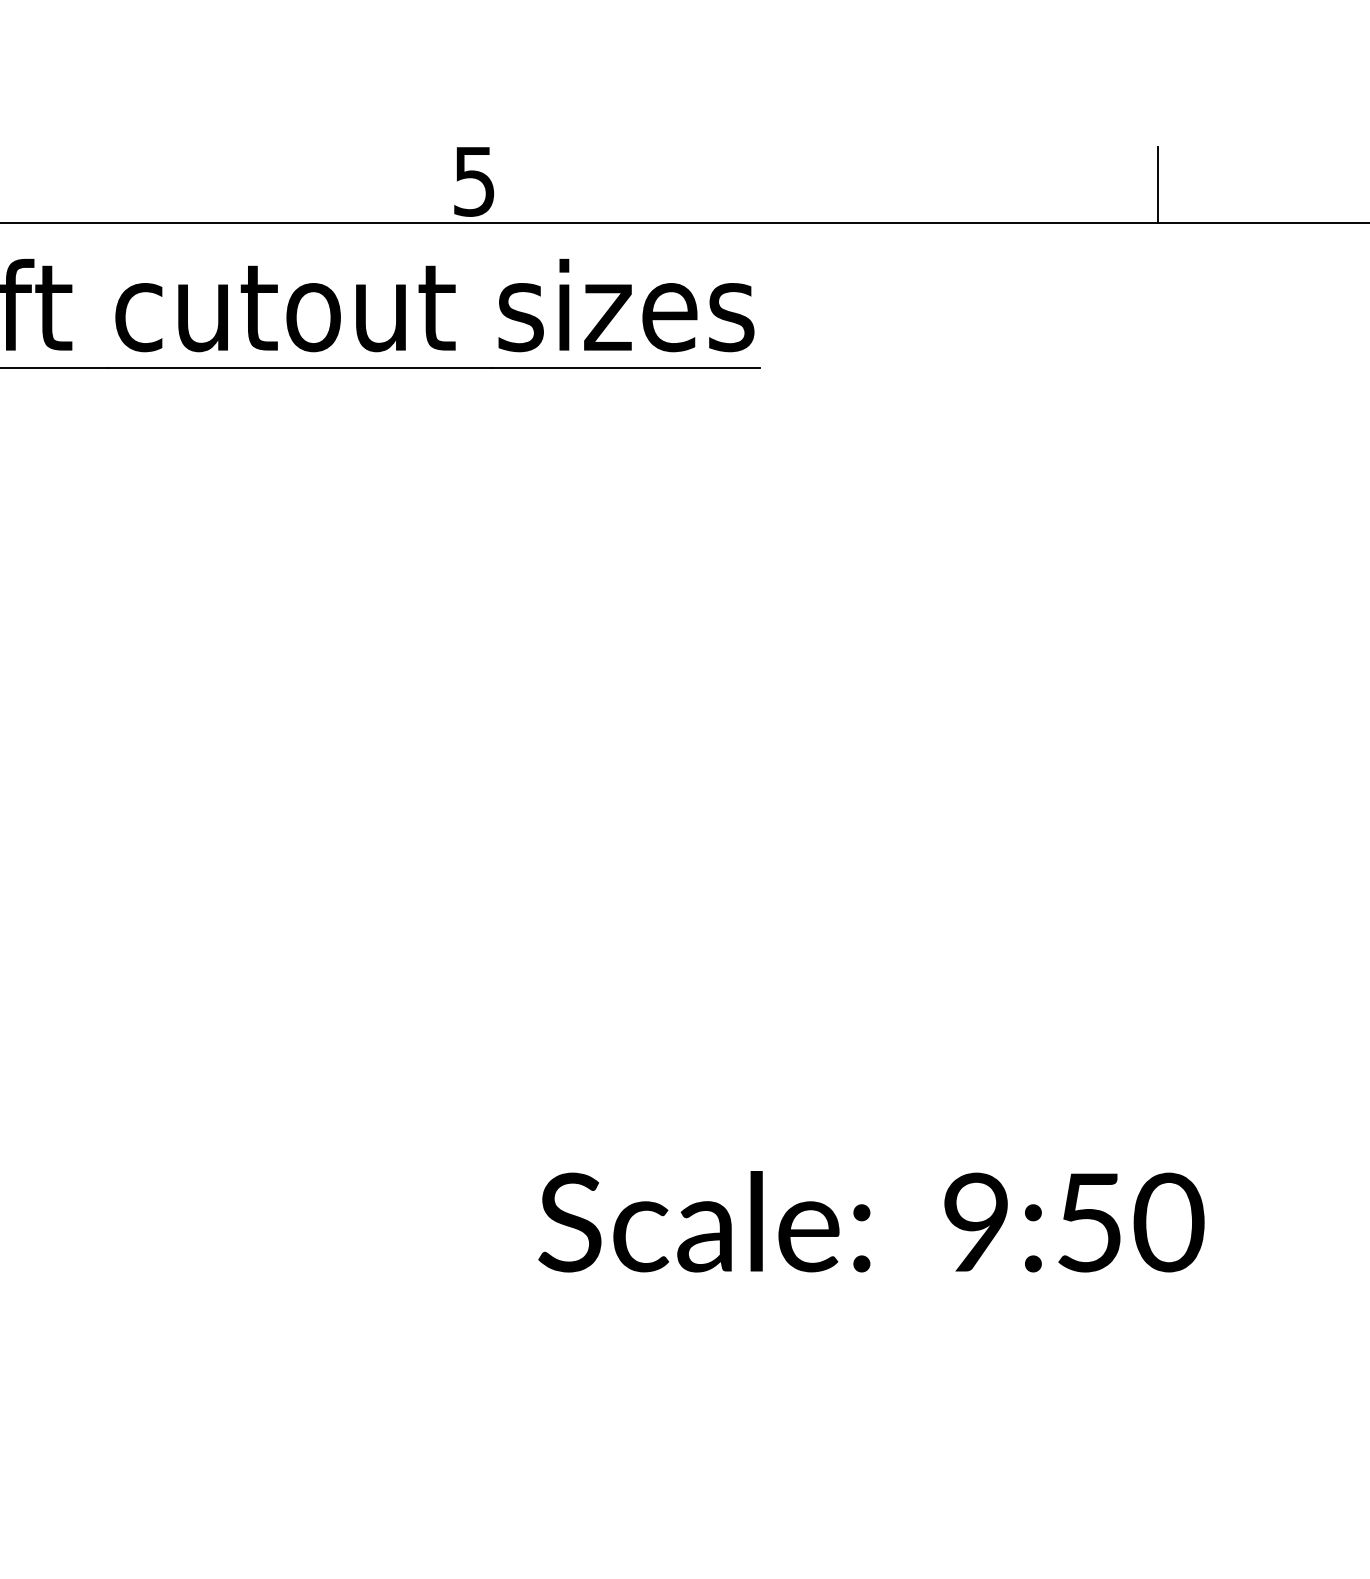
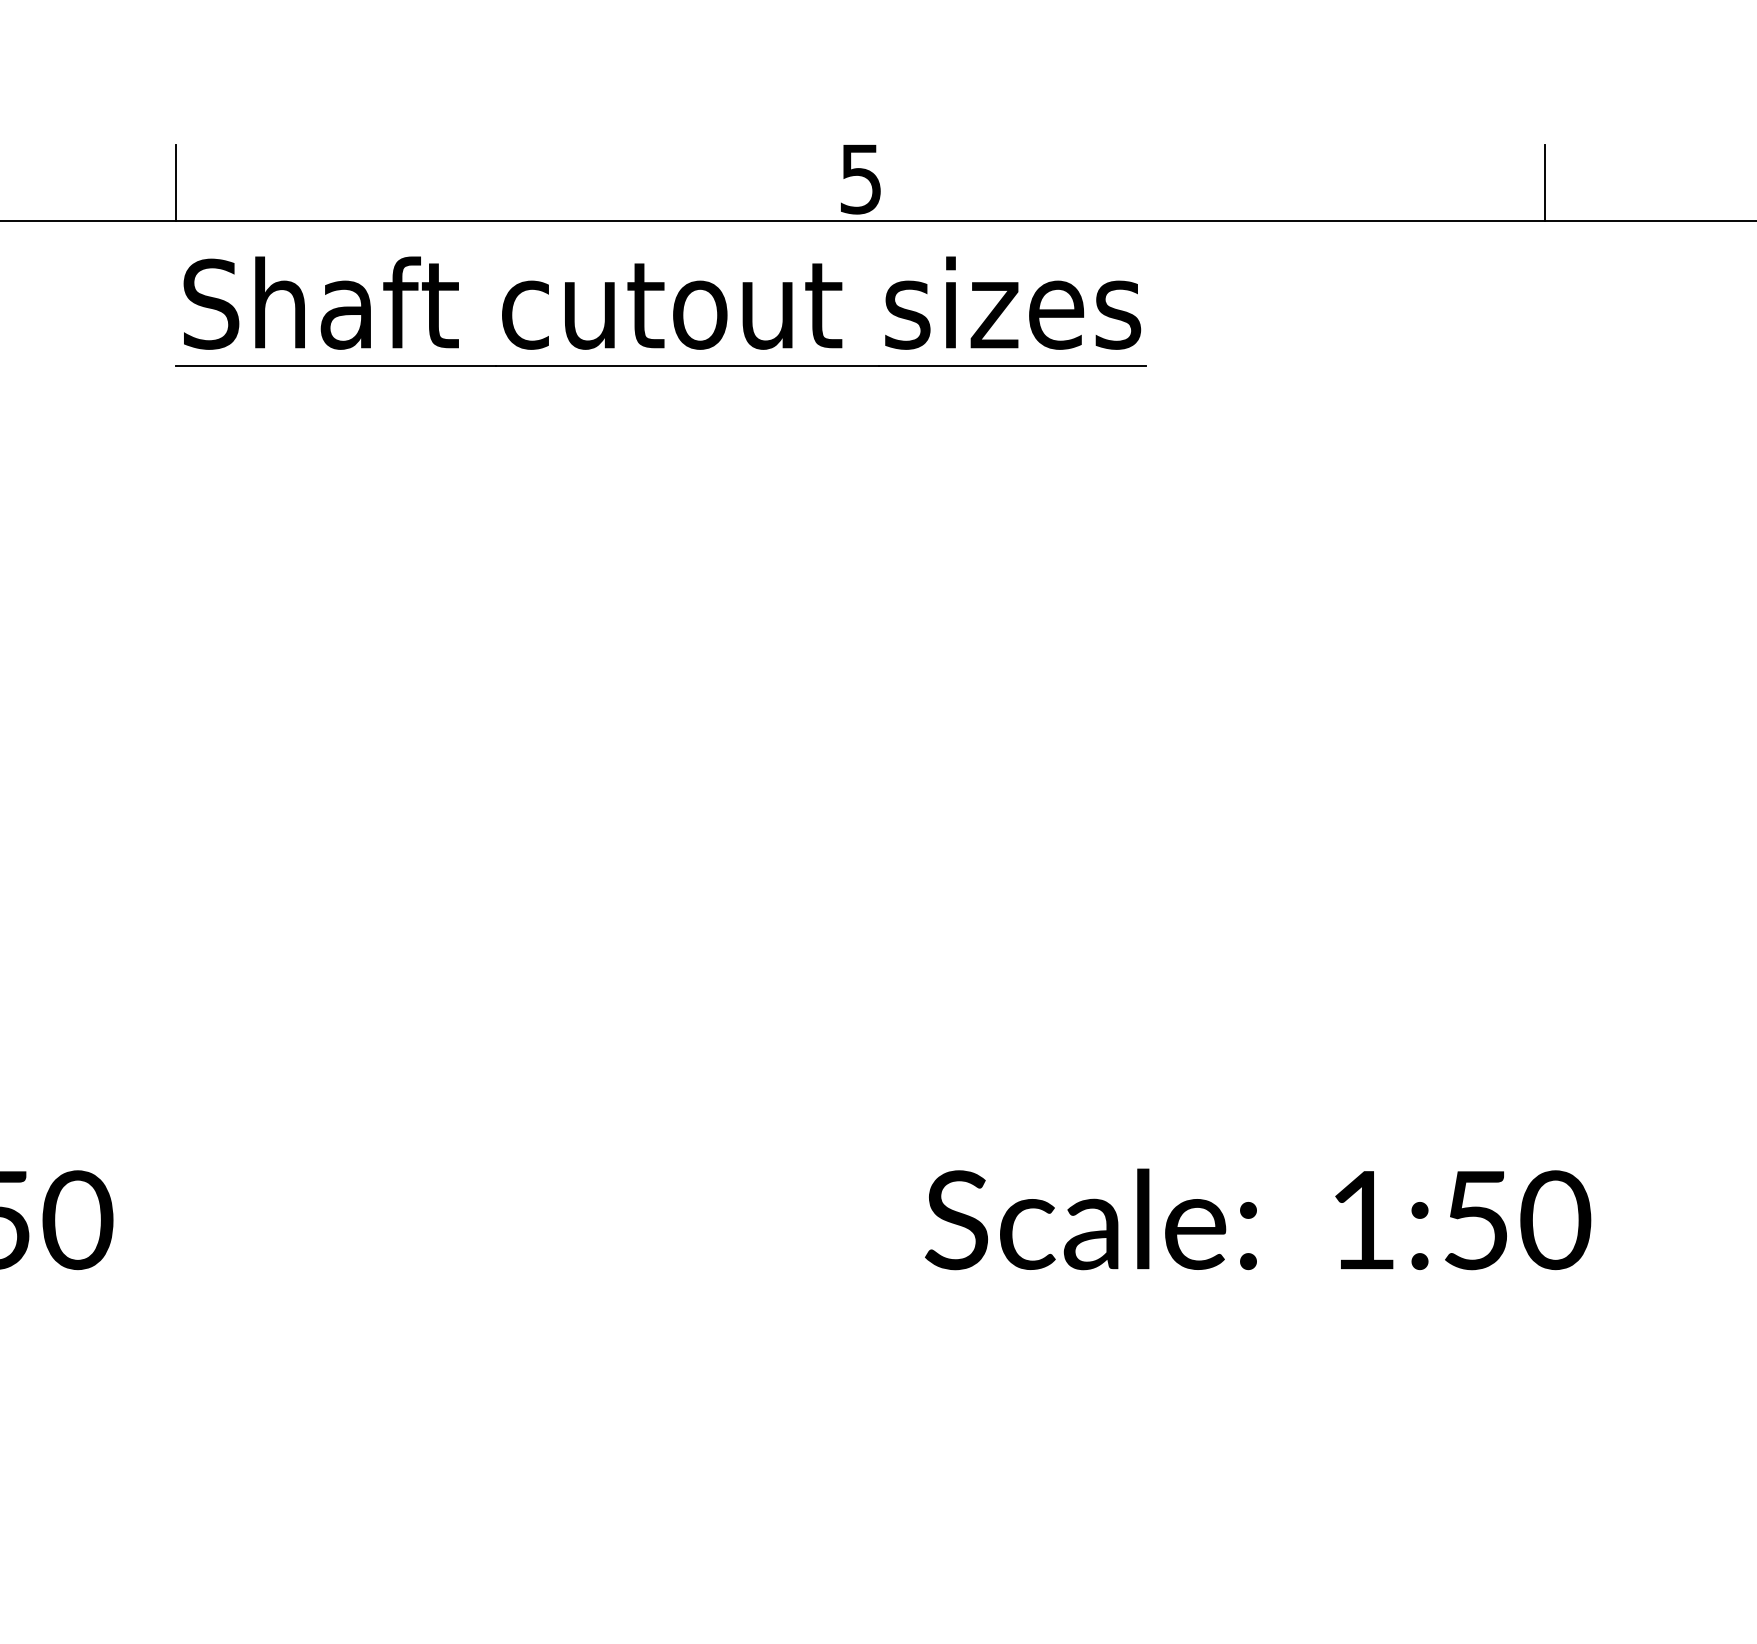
text: (975, 1221) -> (1362, 1219), 9:50 -> 1:50

